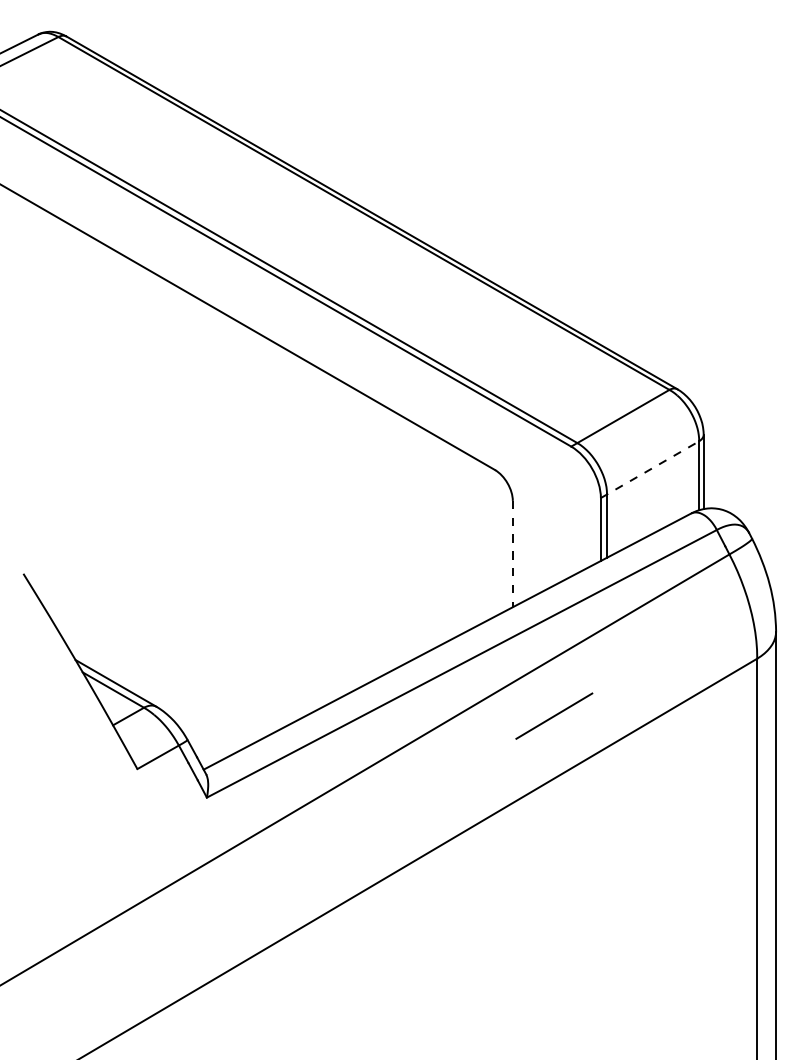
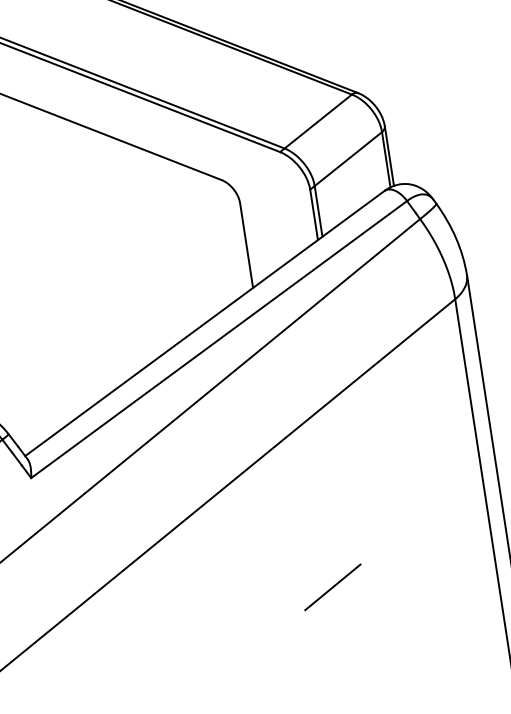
line: (650, 469) -> (346, 160), dashed -> solid
line: (512, 554) -> (246, 245), dashed -> solid
line: (554, 715) -> (332, 586), moved

